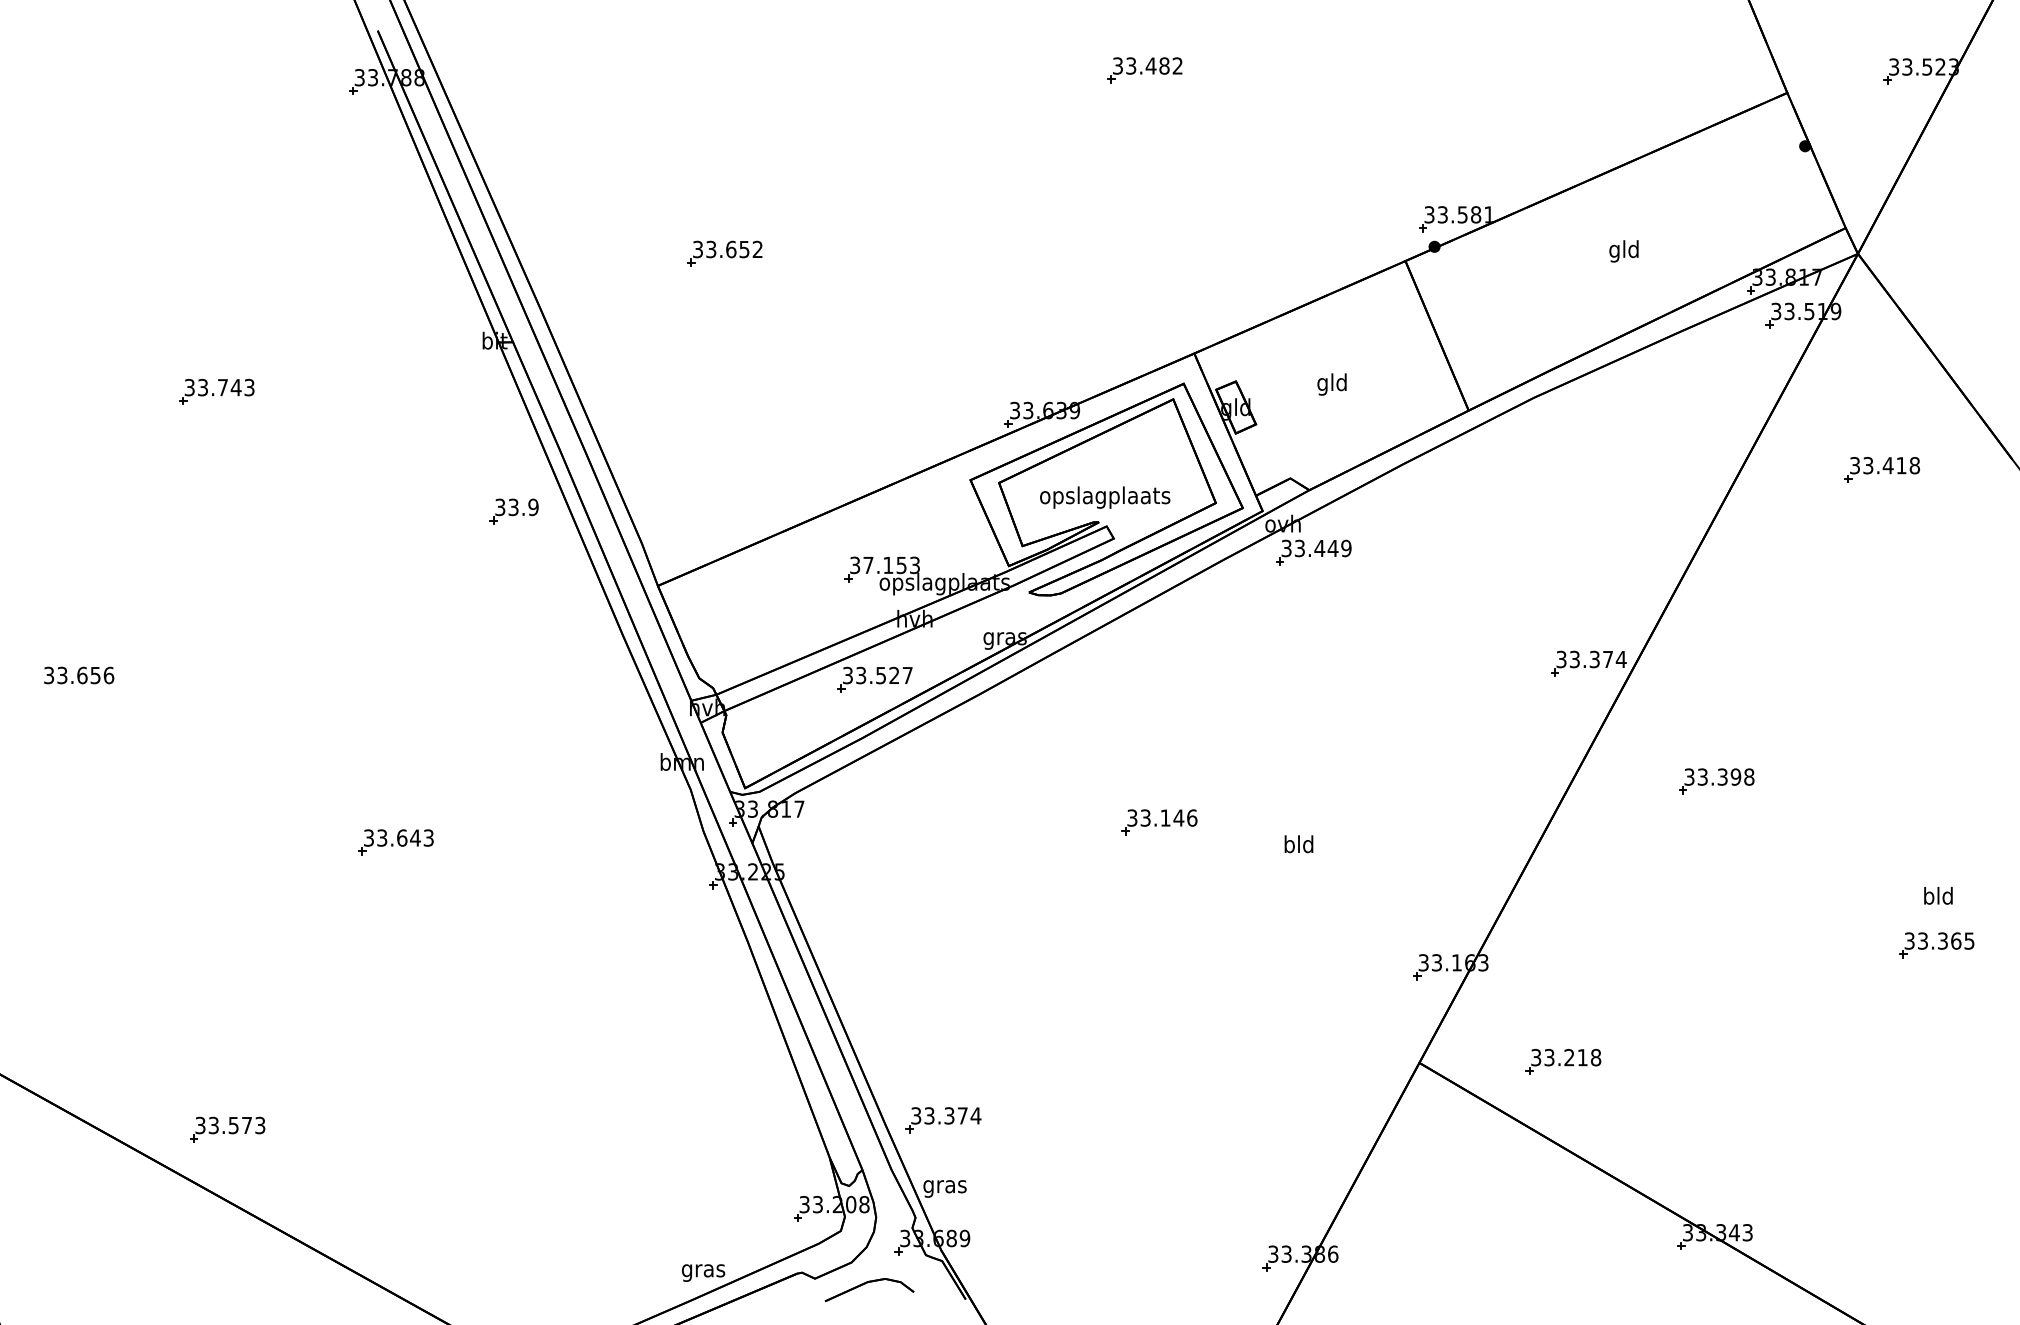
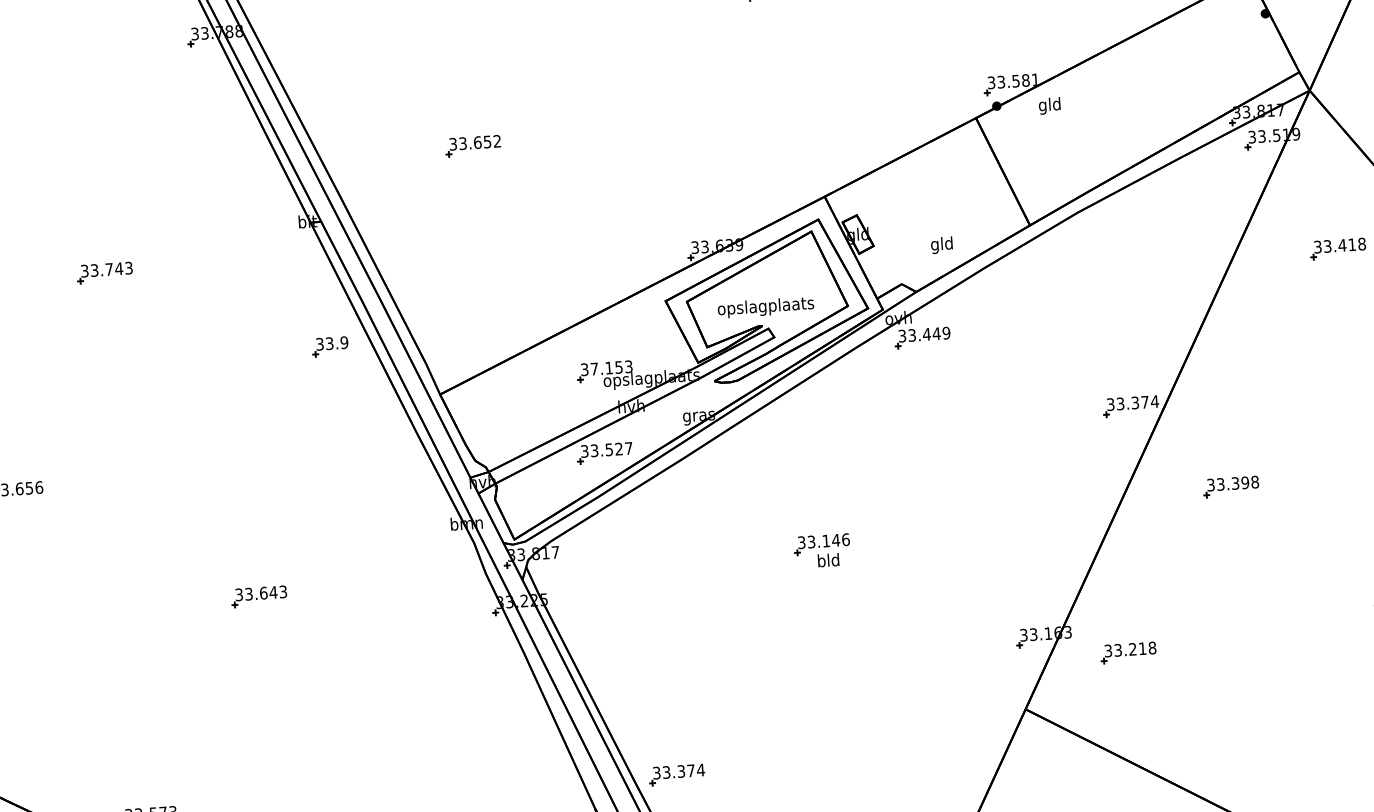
text: (1623, 251) -> (1049, 106), moved
text: (1331, 384) -> (941, 245), moved
text: (1298, 844) -> (828, 560), moved
part: (1563, 1061) -> (1128, 652), moved

